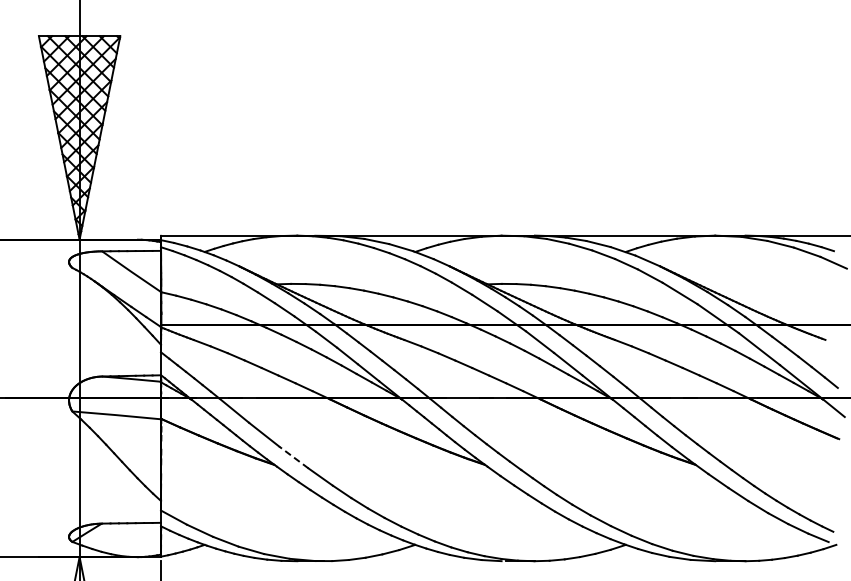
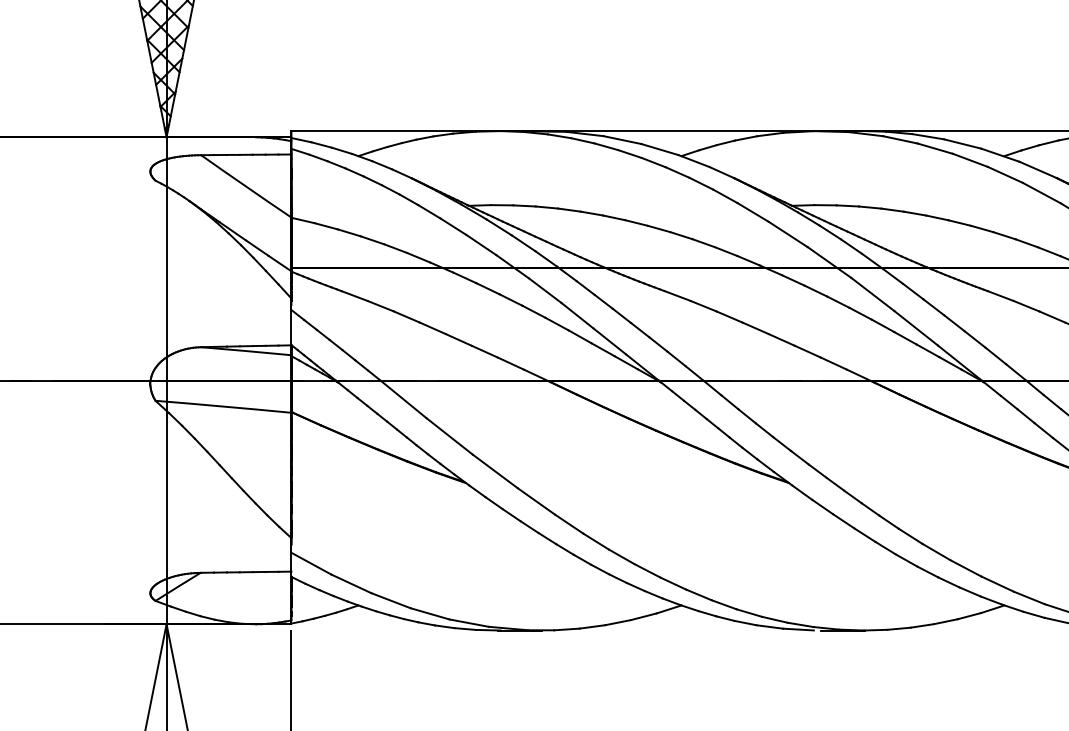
line: (293, 457) -> (494, 471), dashed -> solid

